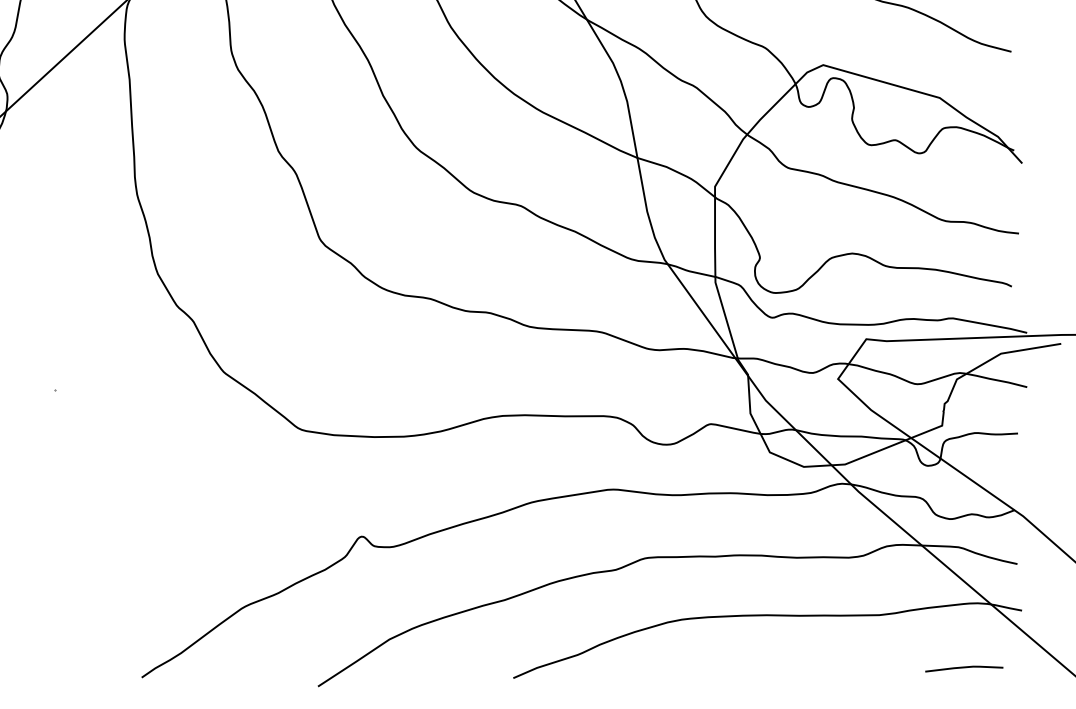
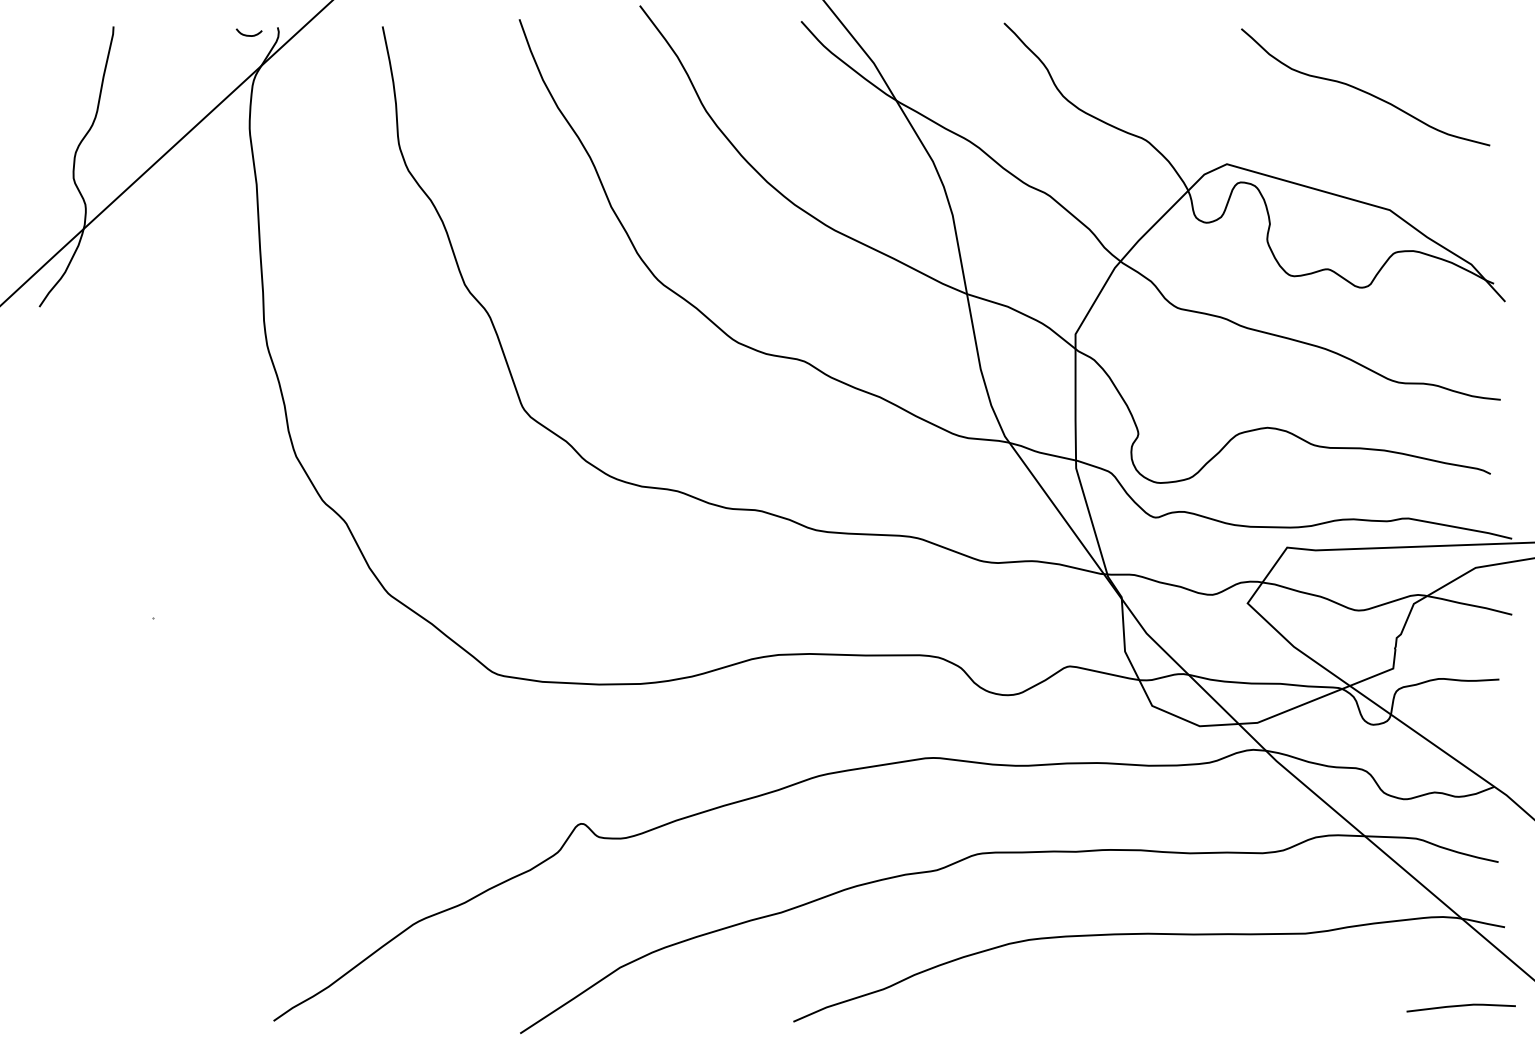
line: (963, 667) -> (1460, 1006), moved

